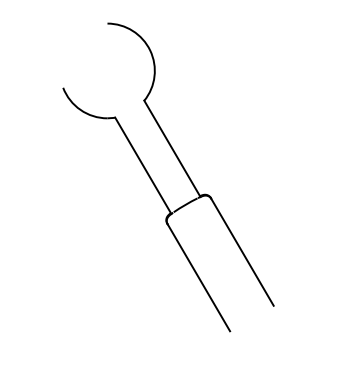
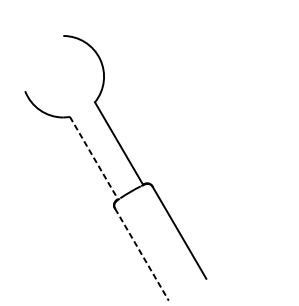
line: (143, 165) -> (94, 158), solid -> dashed
line: (198, 277) -> (141, 254), solid -> dashed

